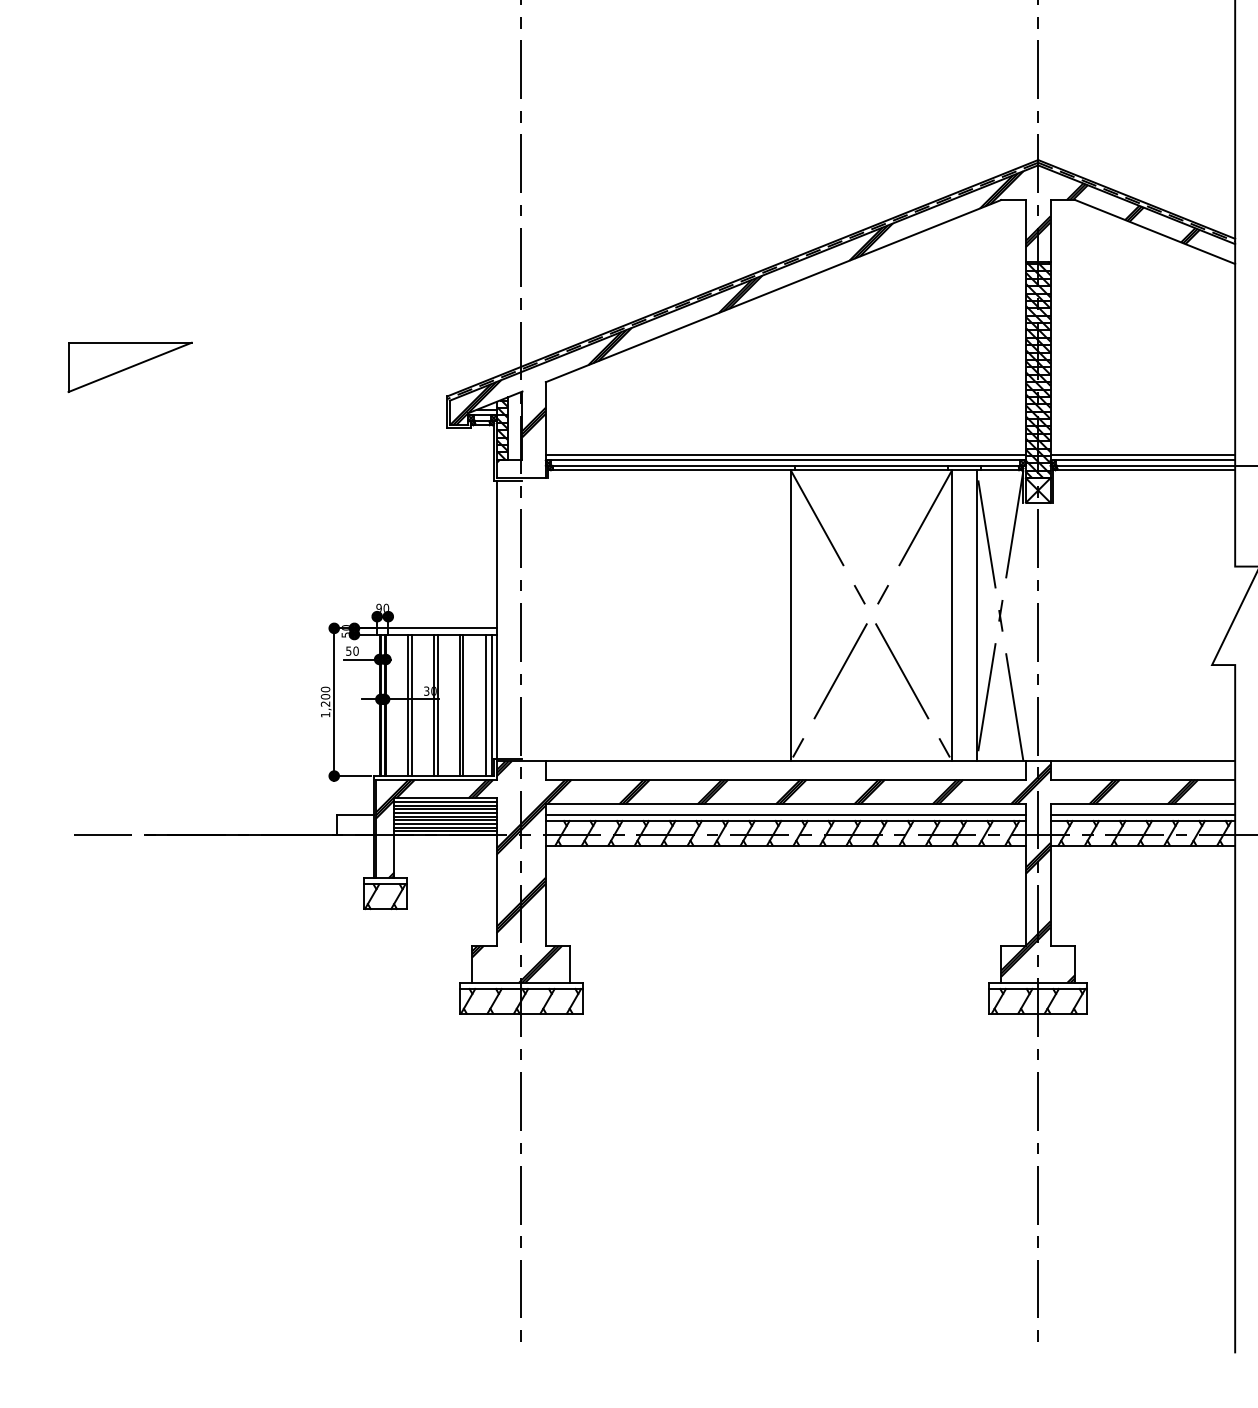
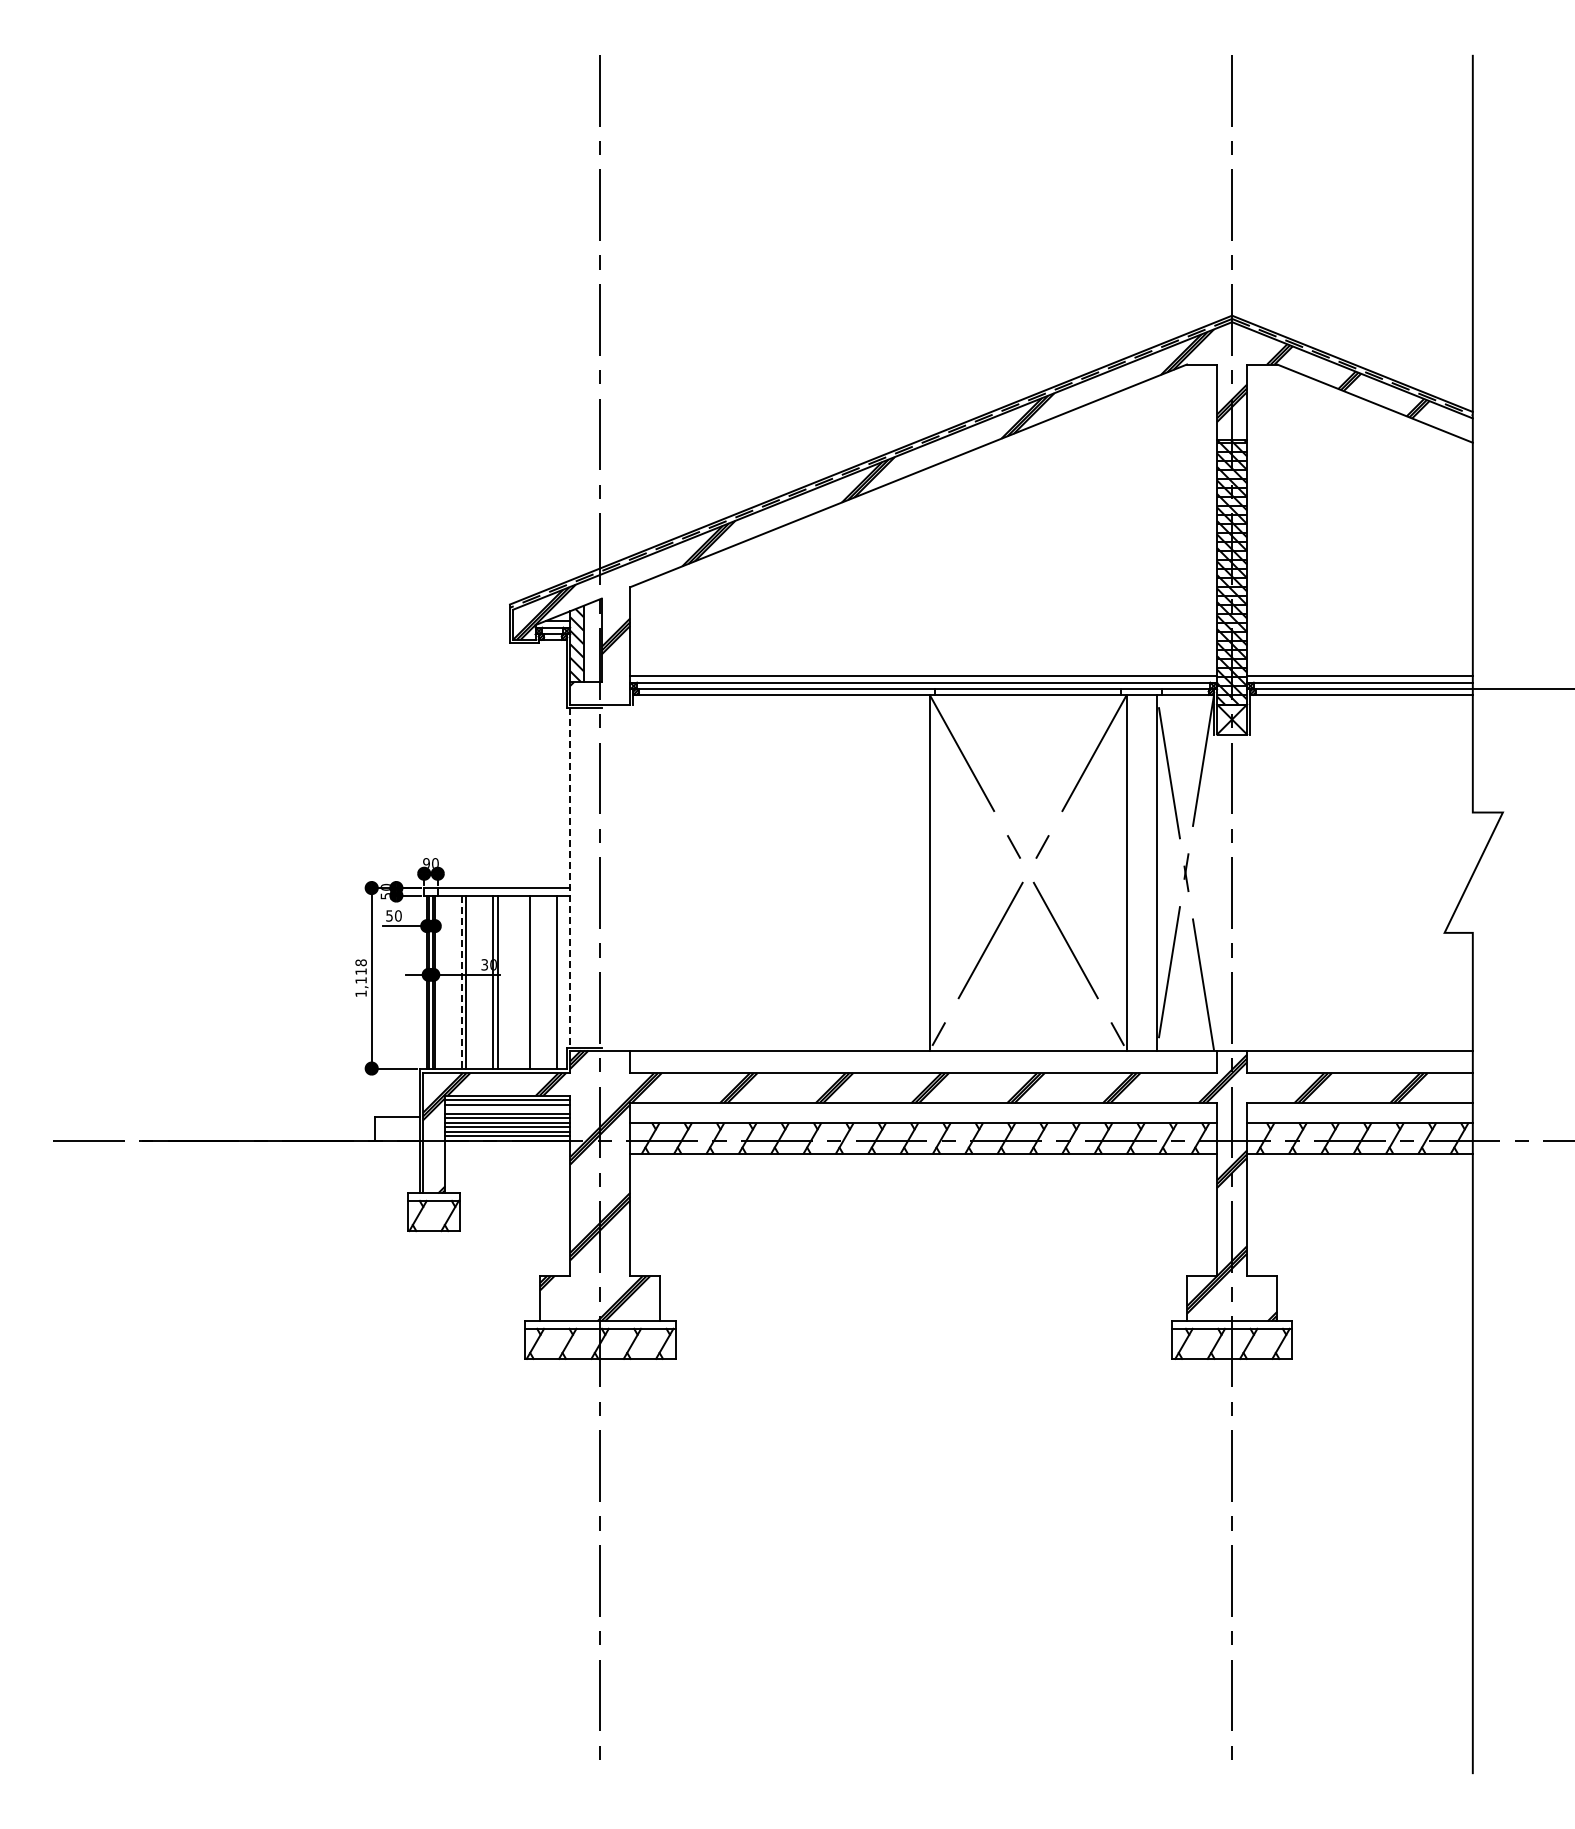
part: (130, 367) -> (122, 569), removed
hatch: (501, 429) -> (576, 645), removed
line: (496, 619) -> (570, 877), solid -> dashed
text: (325, 696) -> (360, 971), 1,200 -> 1,118
line: (460, 704) -> (525, 981), removed
line: (491, 704) -> (564, 981), removed
line: (407, 705) -> (461, 982), solid -> dashed
line: (445, 809) -> (507, 1109), removed
line: (785, 814) -> (923, 1115), removed
line: (1142, 814) -> (1359, 1115), removed

